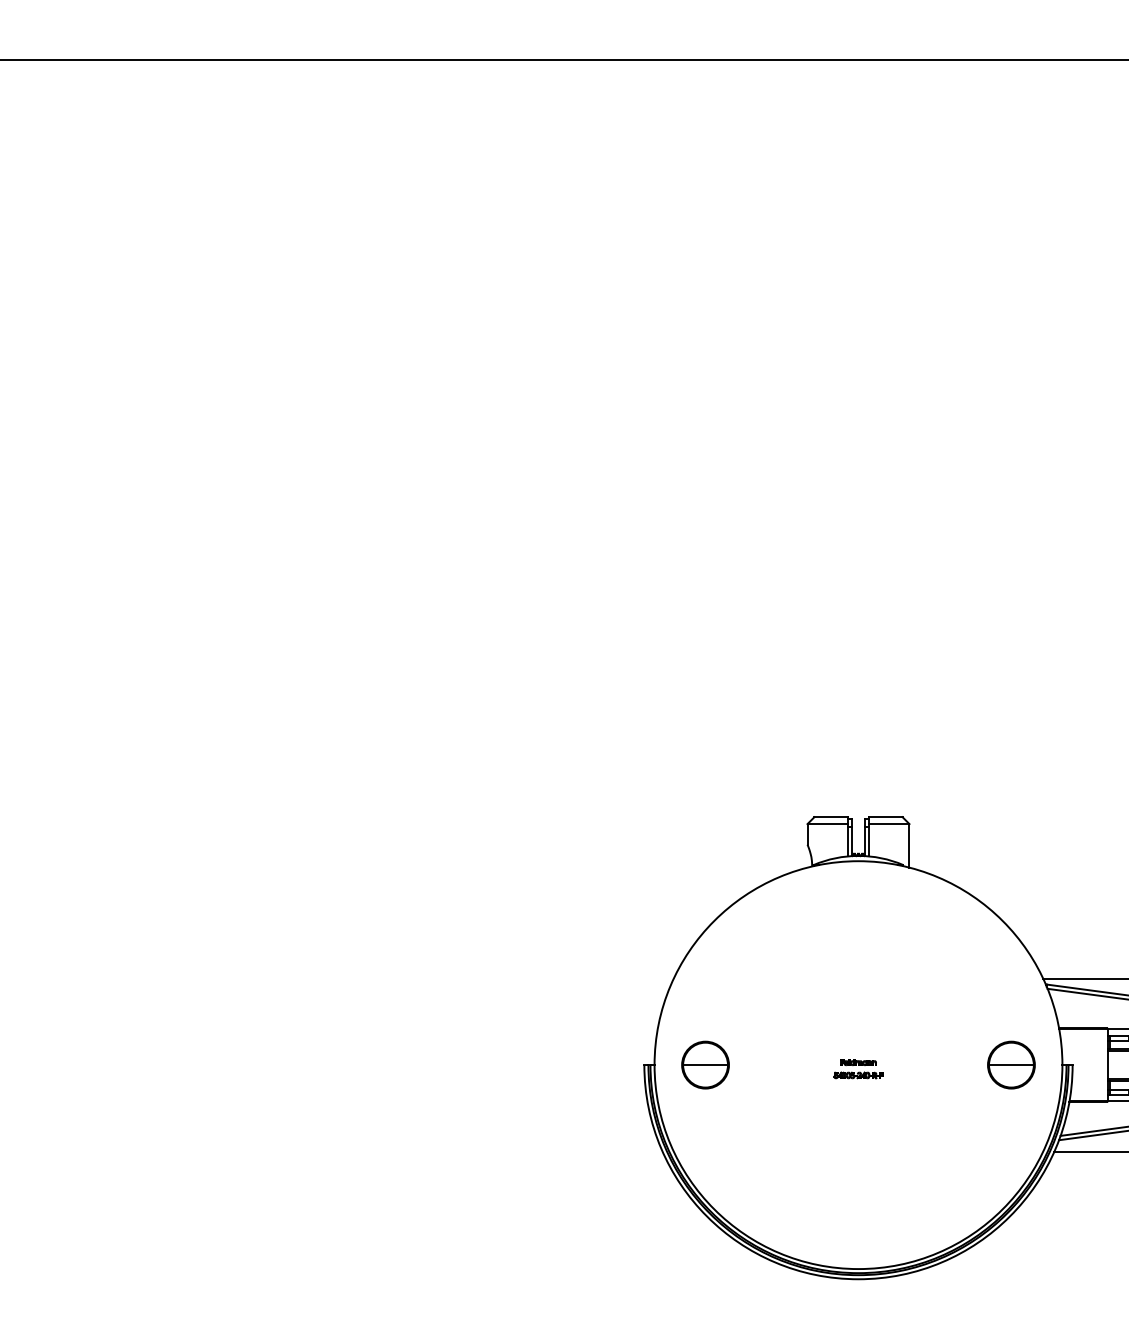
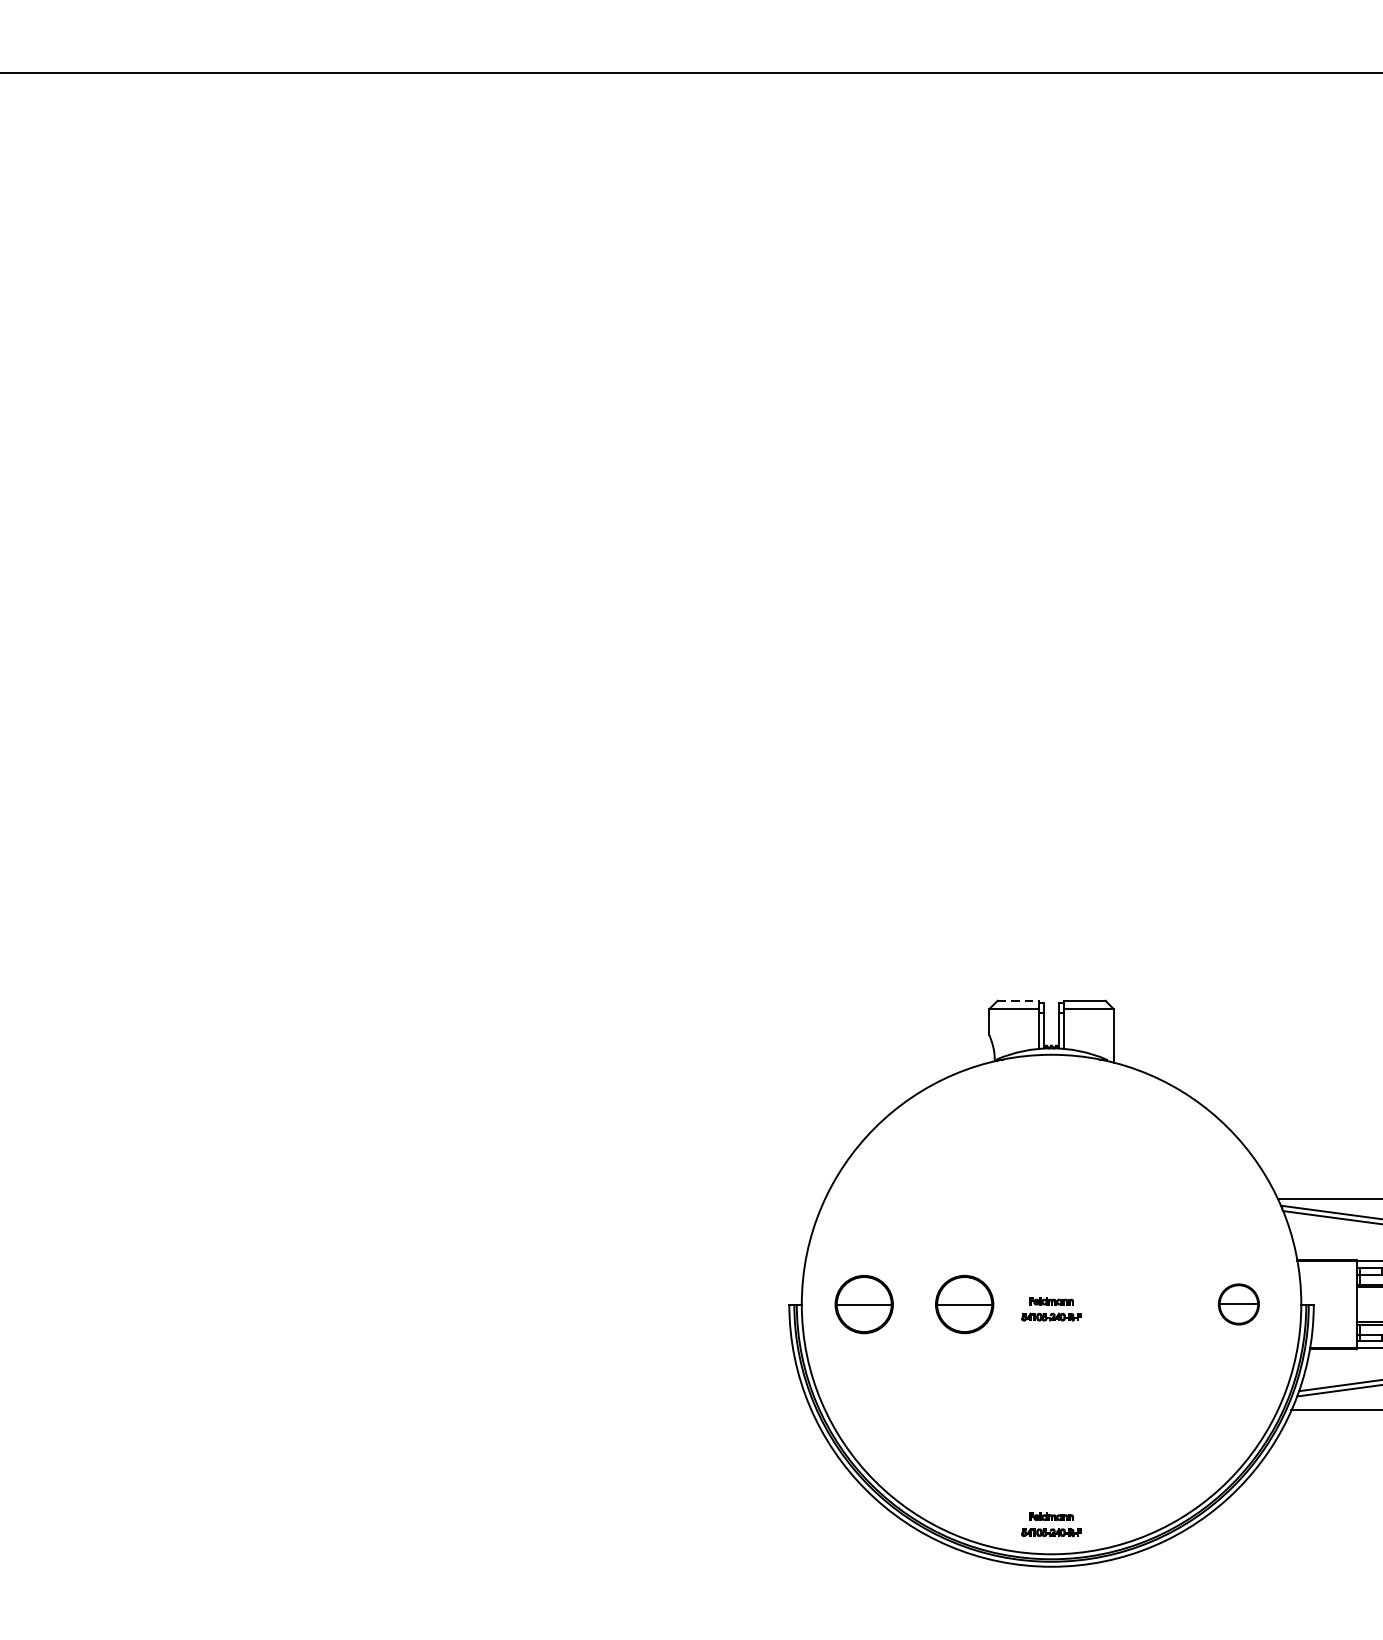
line: (831, 817) -> (1018, 1001), solid -> dashed
part: (787, 1064) -> (964, 1303), added
part: (1011, 1064) -> (1238, 1303), size x0.7
part: (858, 1245) -> (1051, 1525), added

